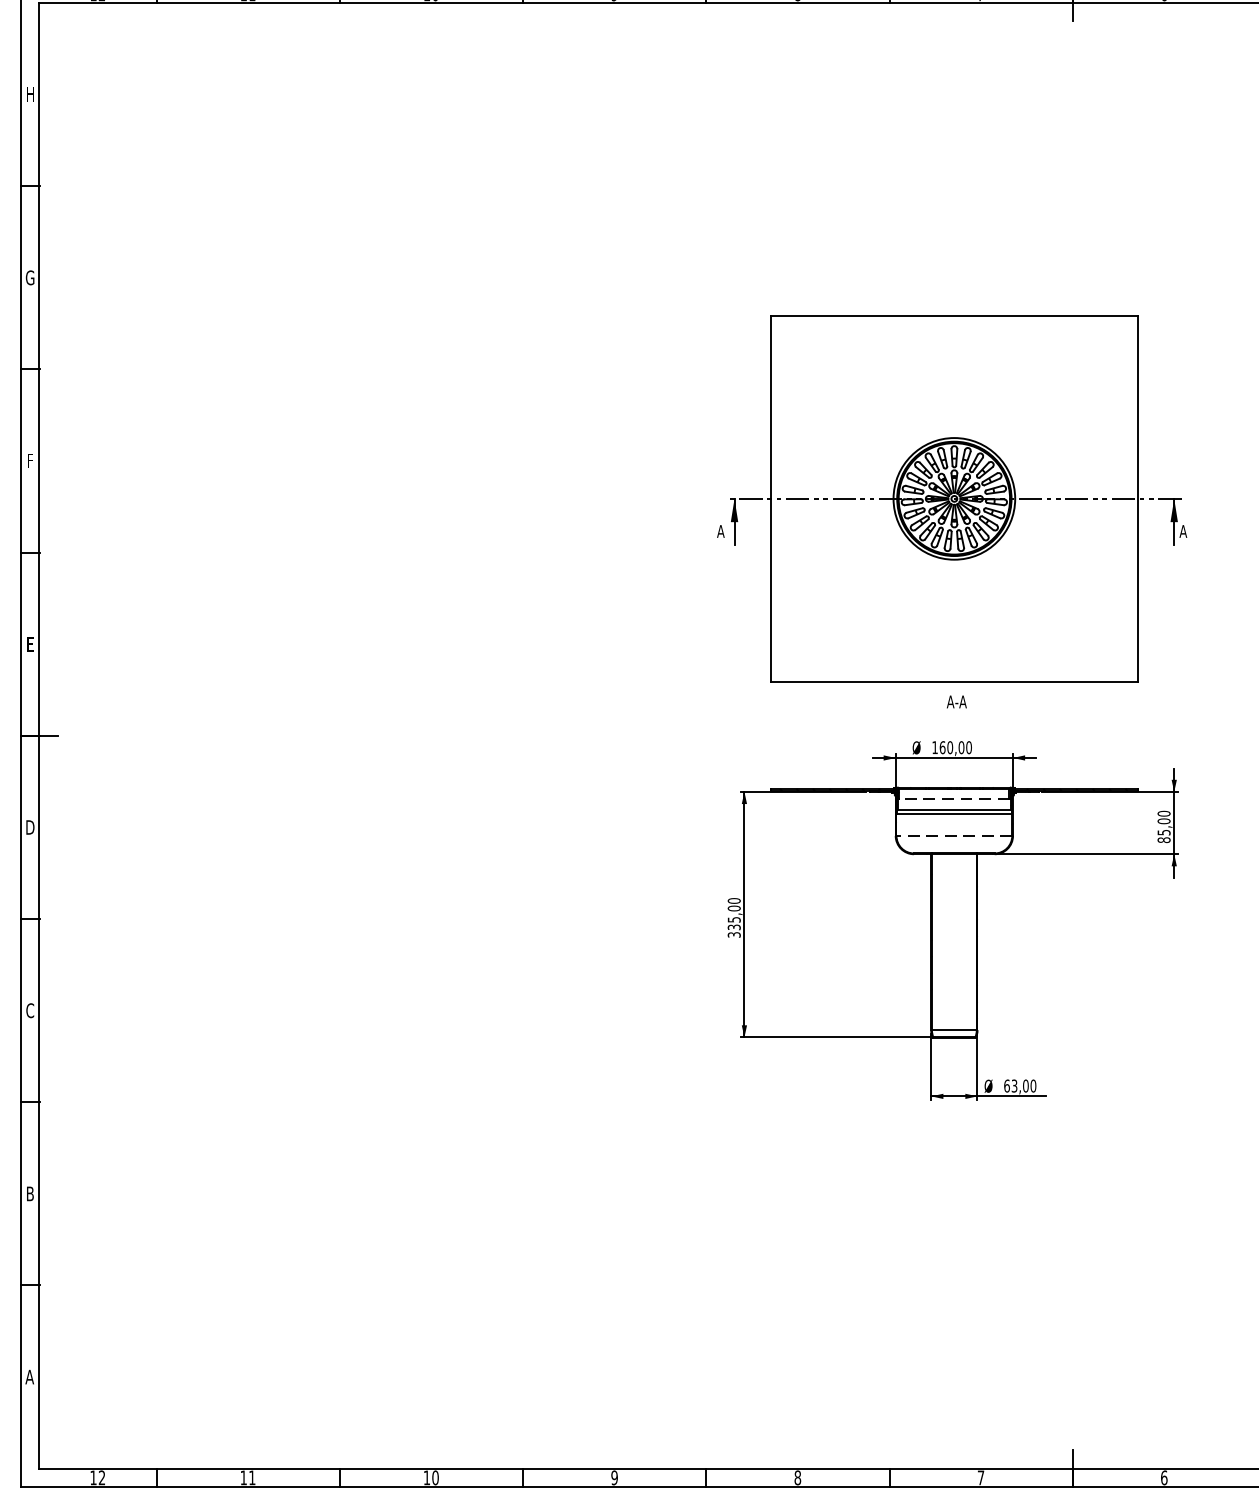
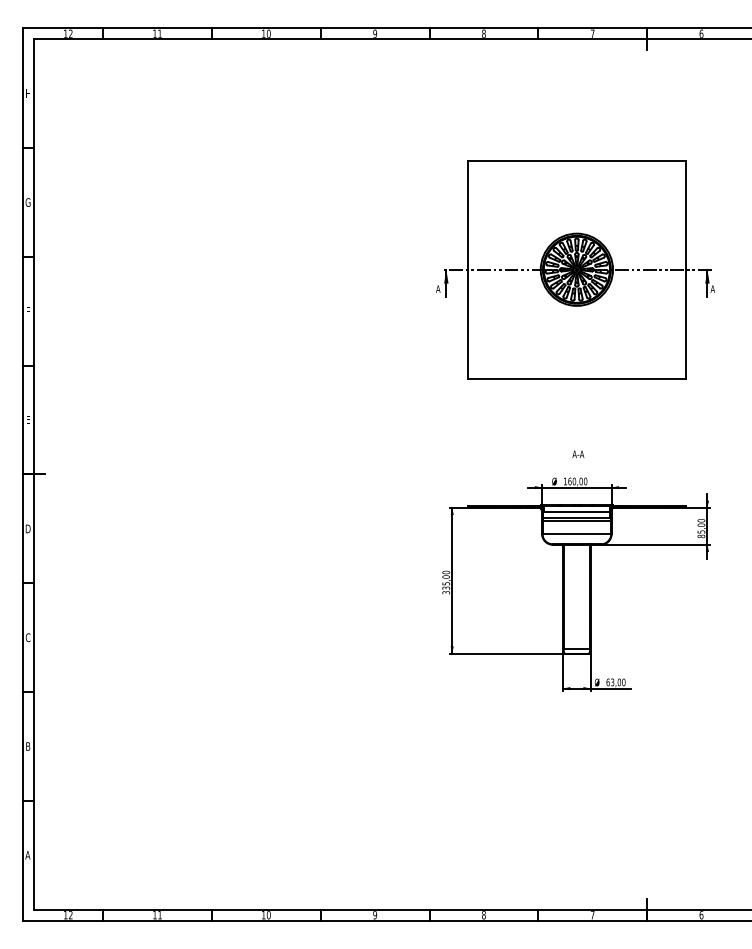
part: (952, 498) -> (575, 269), moved
line: (953, 798) -> (576, 511), dashed -> solid
line: (953, 835) -> (576, 533), dashed -> solid

